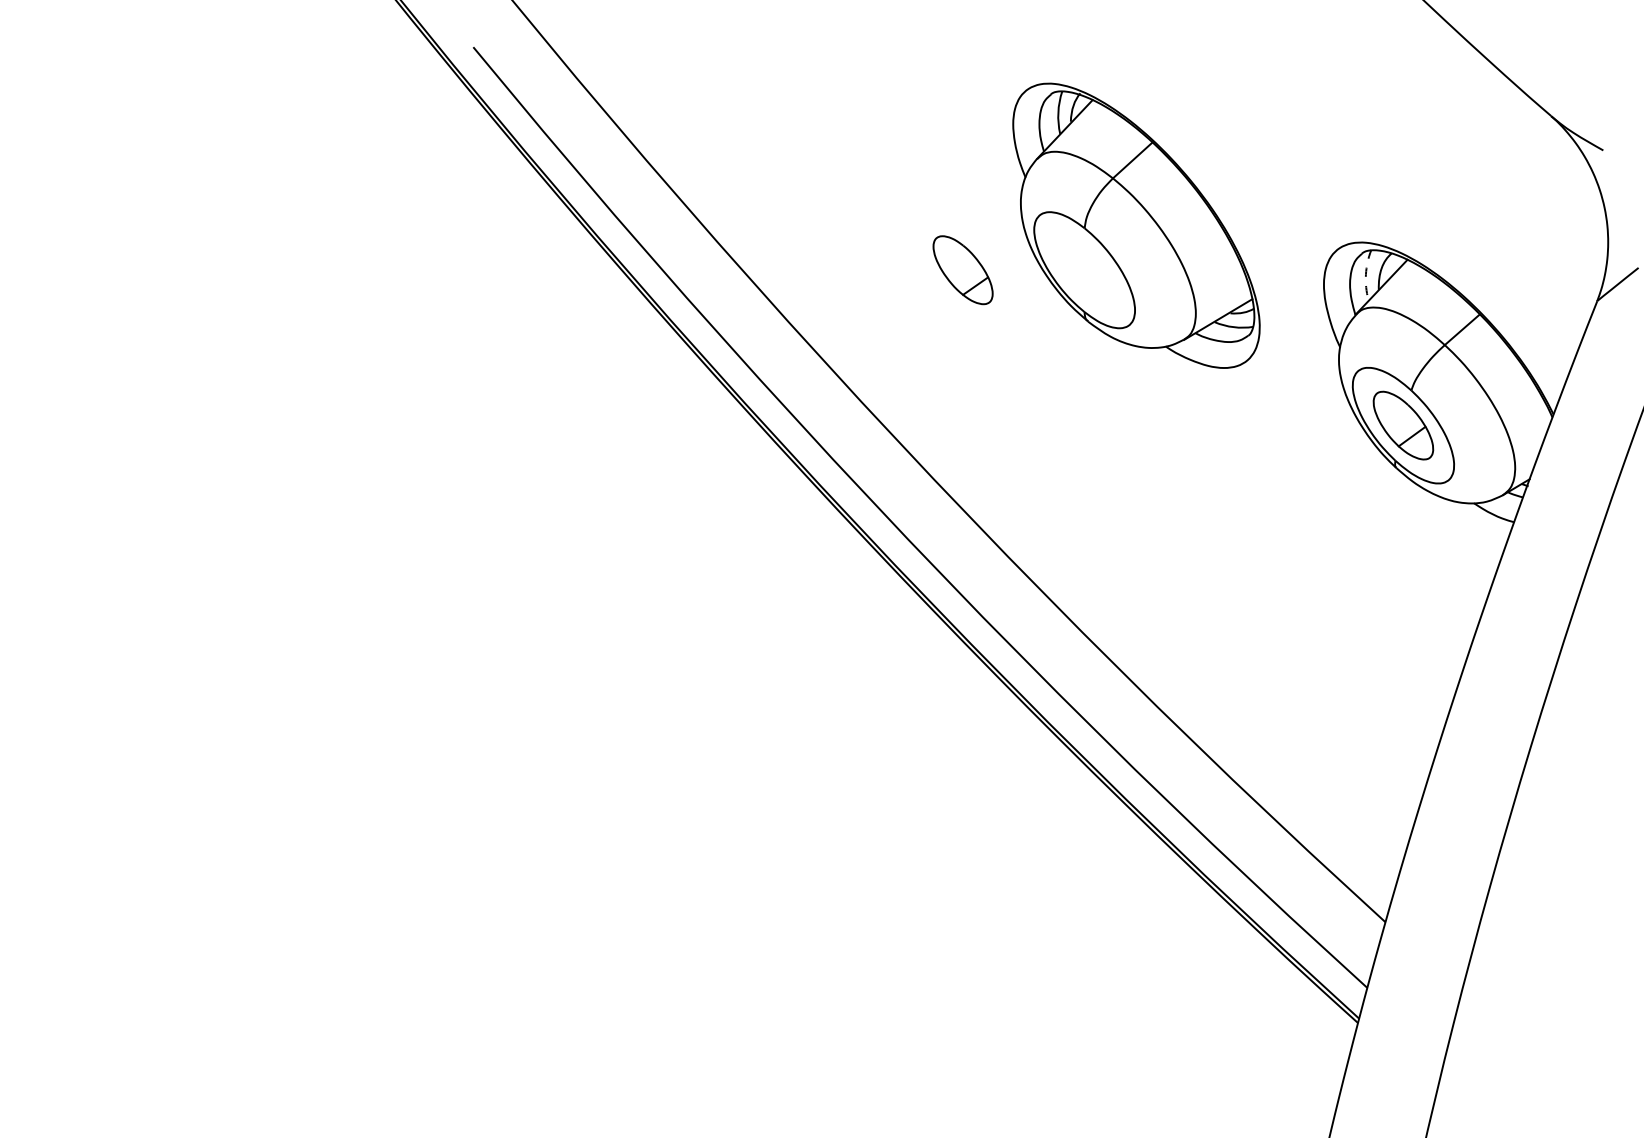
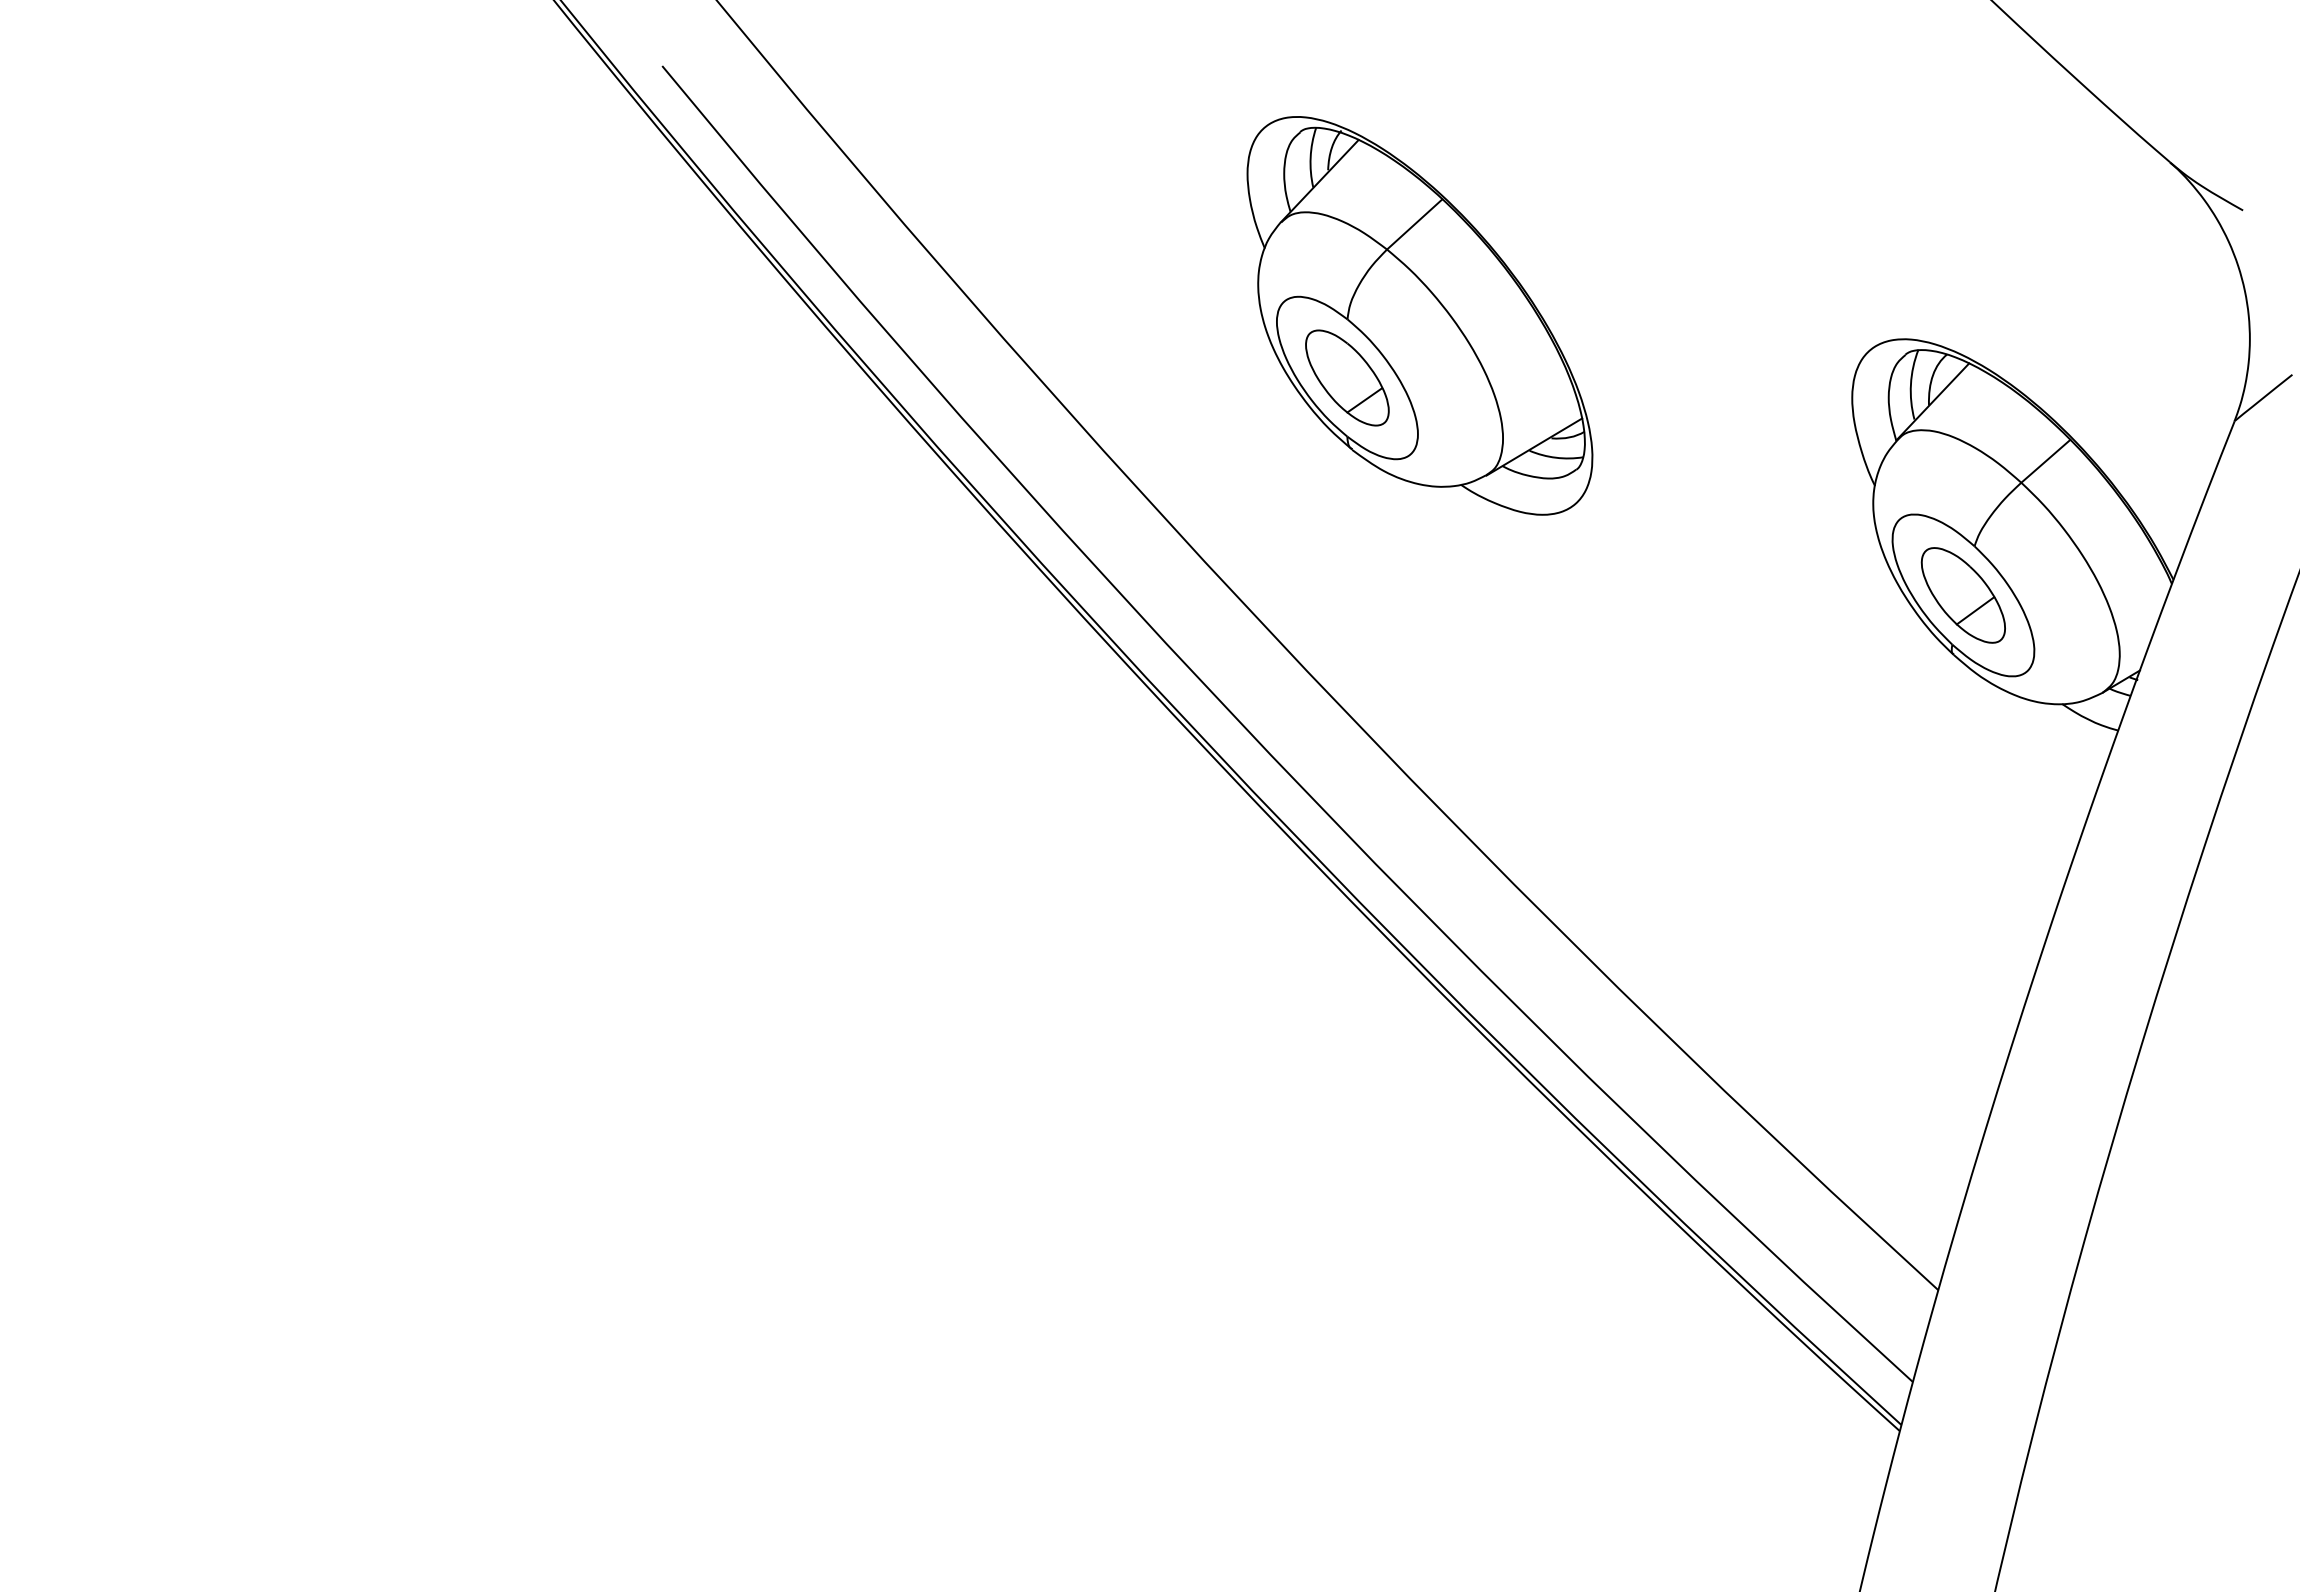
part: (1136, 225) -> (1419, 315), moved
arc: (1365, 274) -> (1910, 384), dashed -> solid

